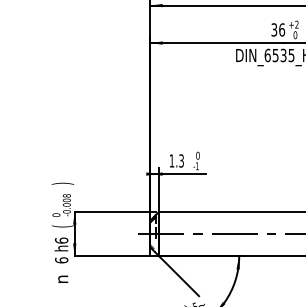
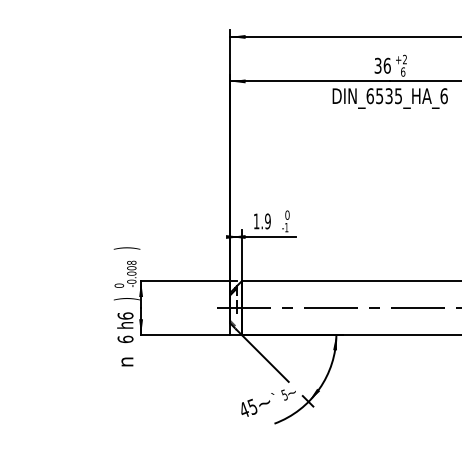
text: (295, 34) -> (403, 71), 0 -> 6
text: (181, 161) -> (267, 221), 1.3 -> 1.9
text: (62, 226) -> (126, 299), ( -> )

